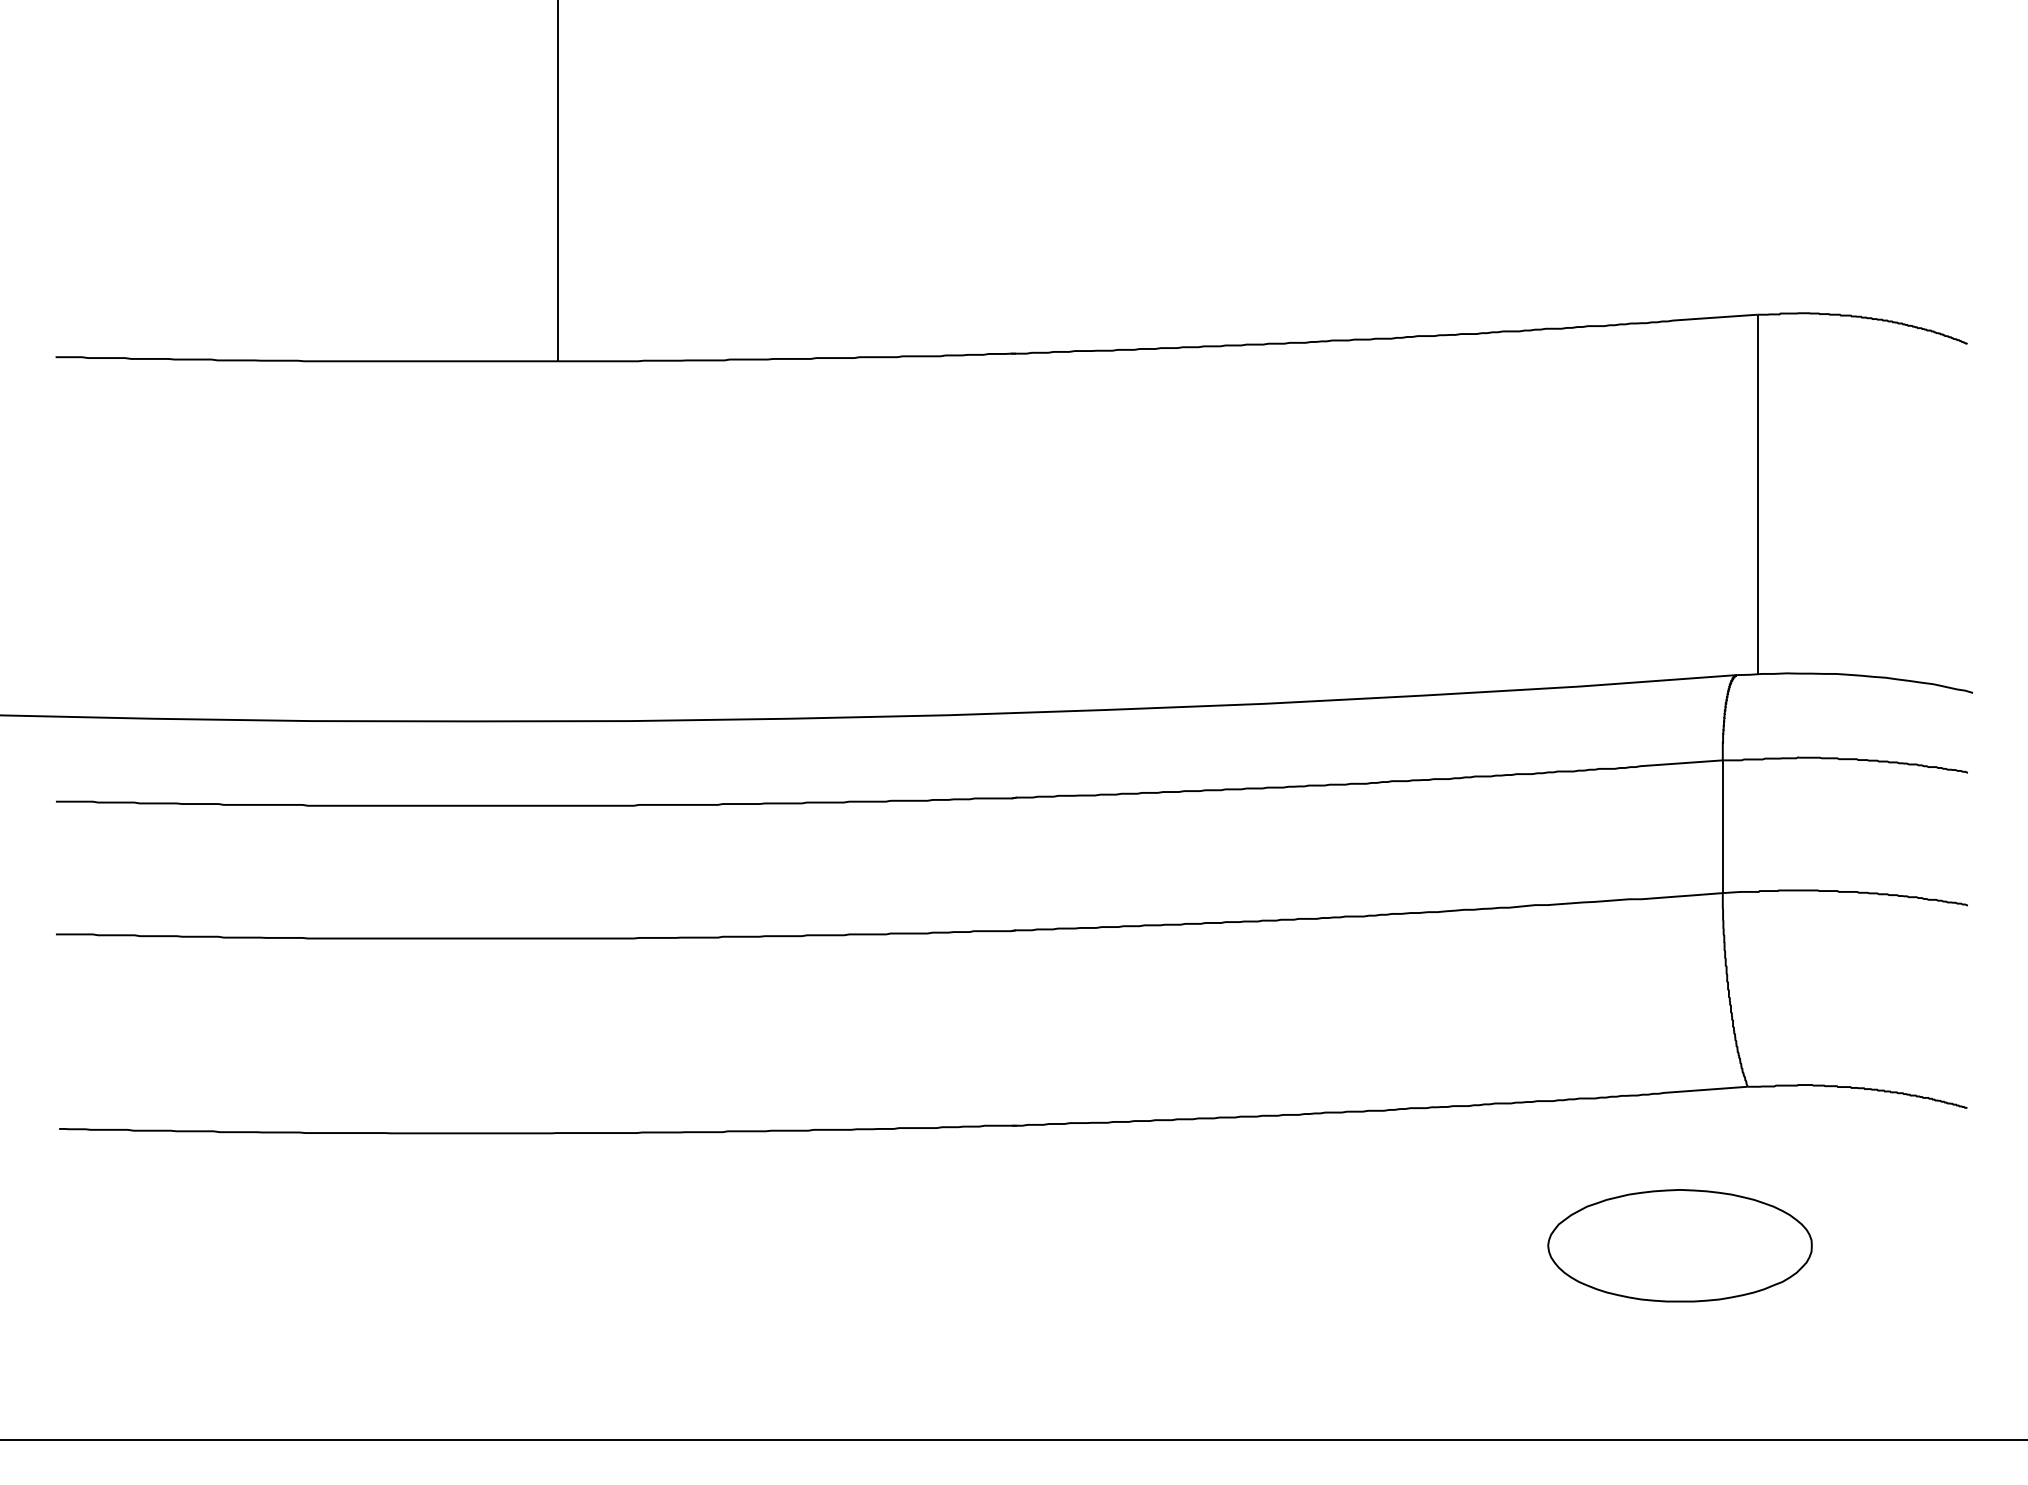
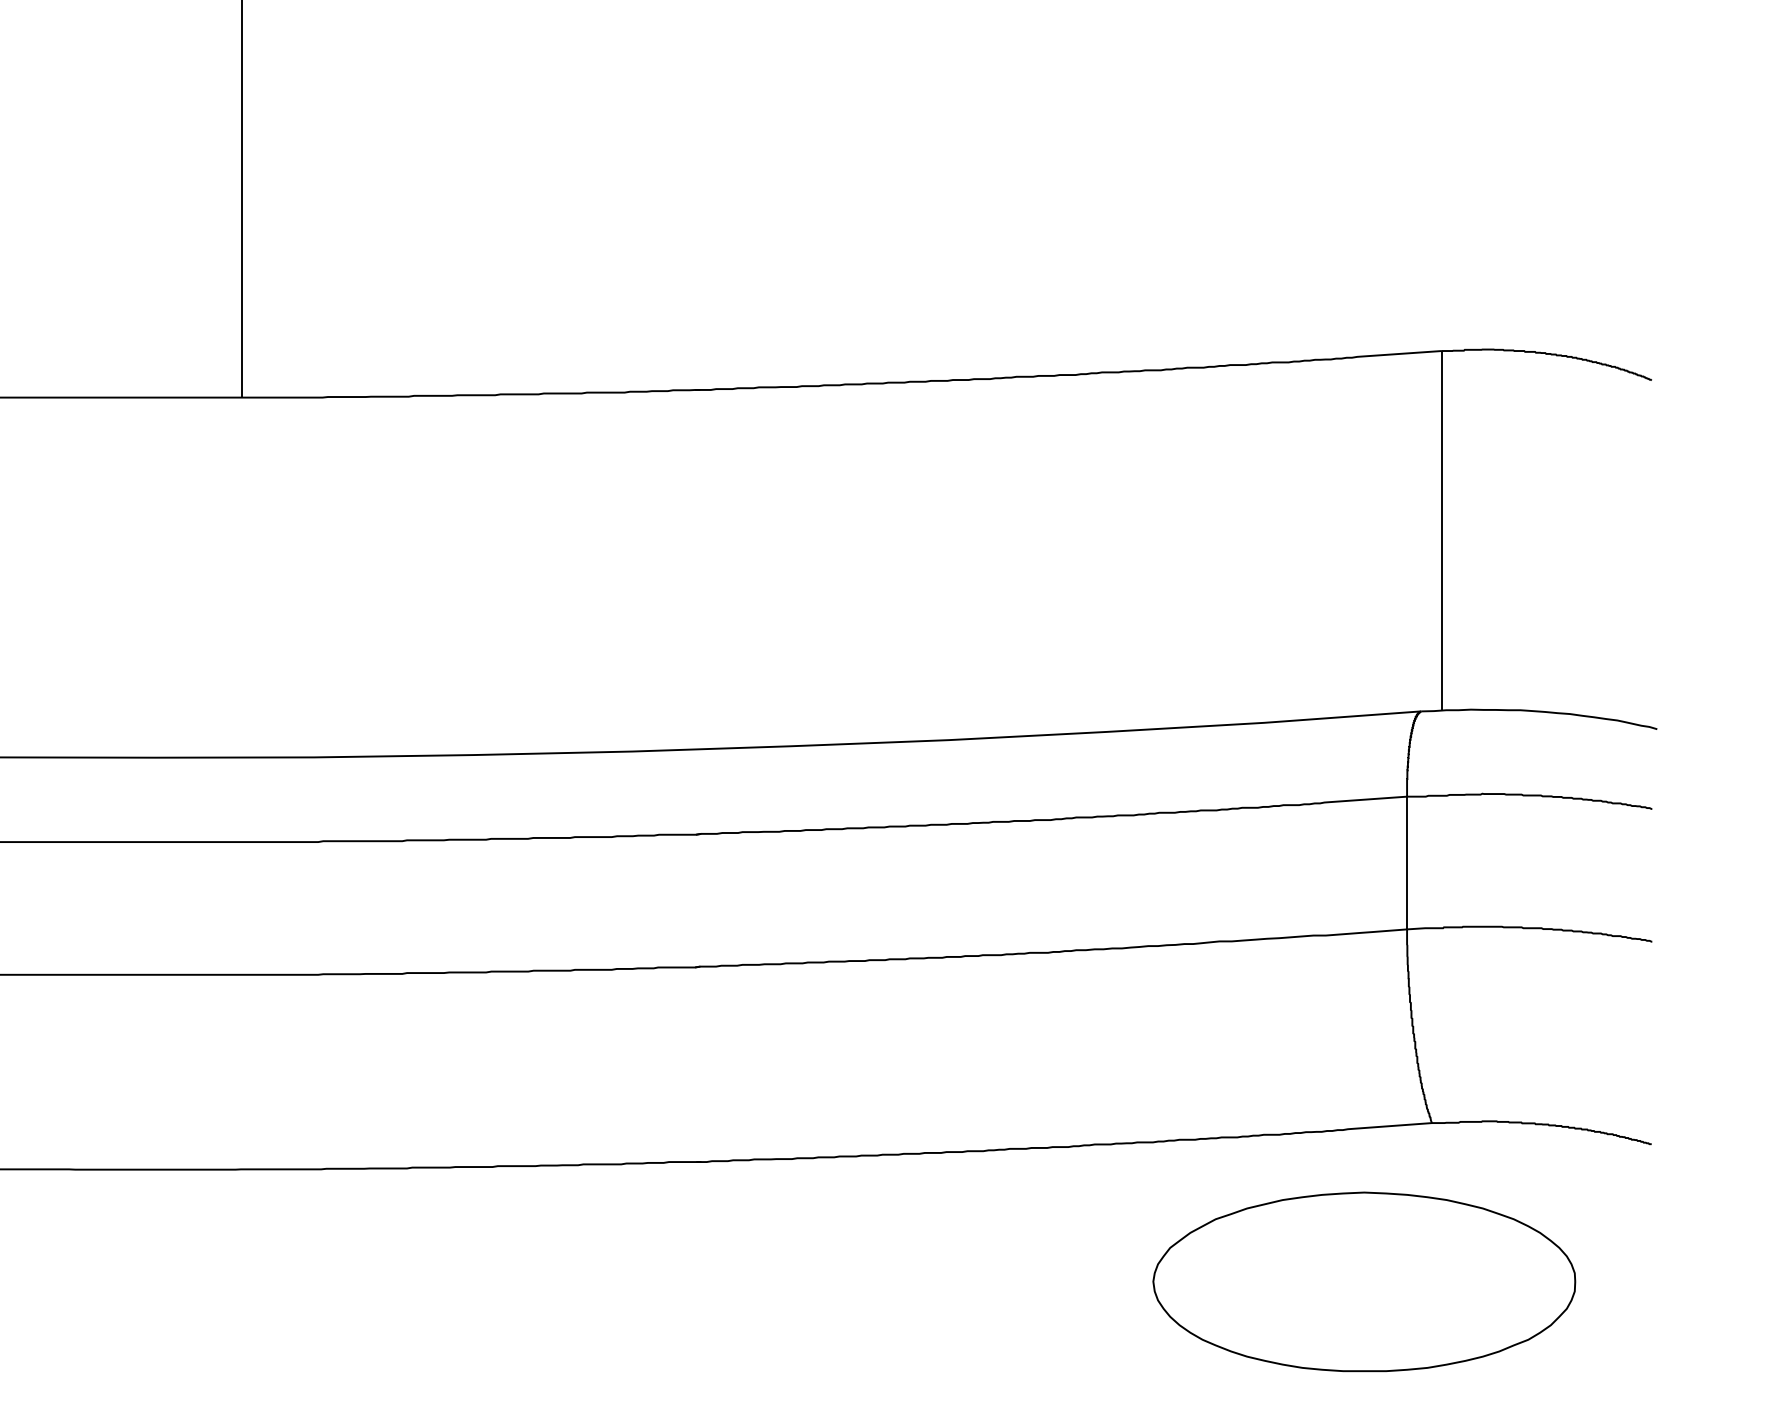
part: (1679, 1245) -> (1363, 1281), size x1.6

